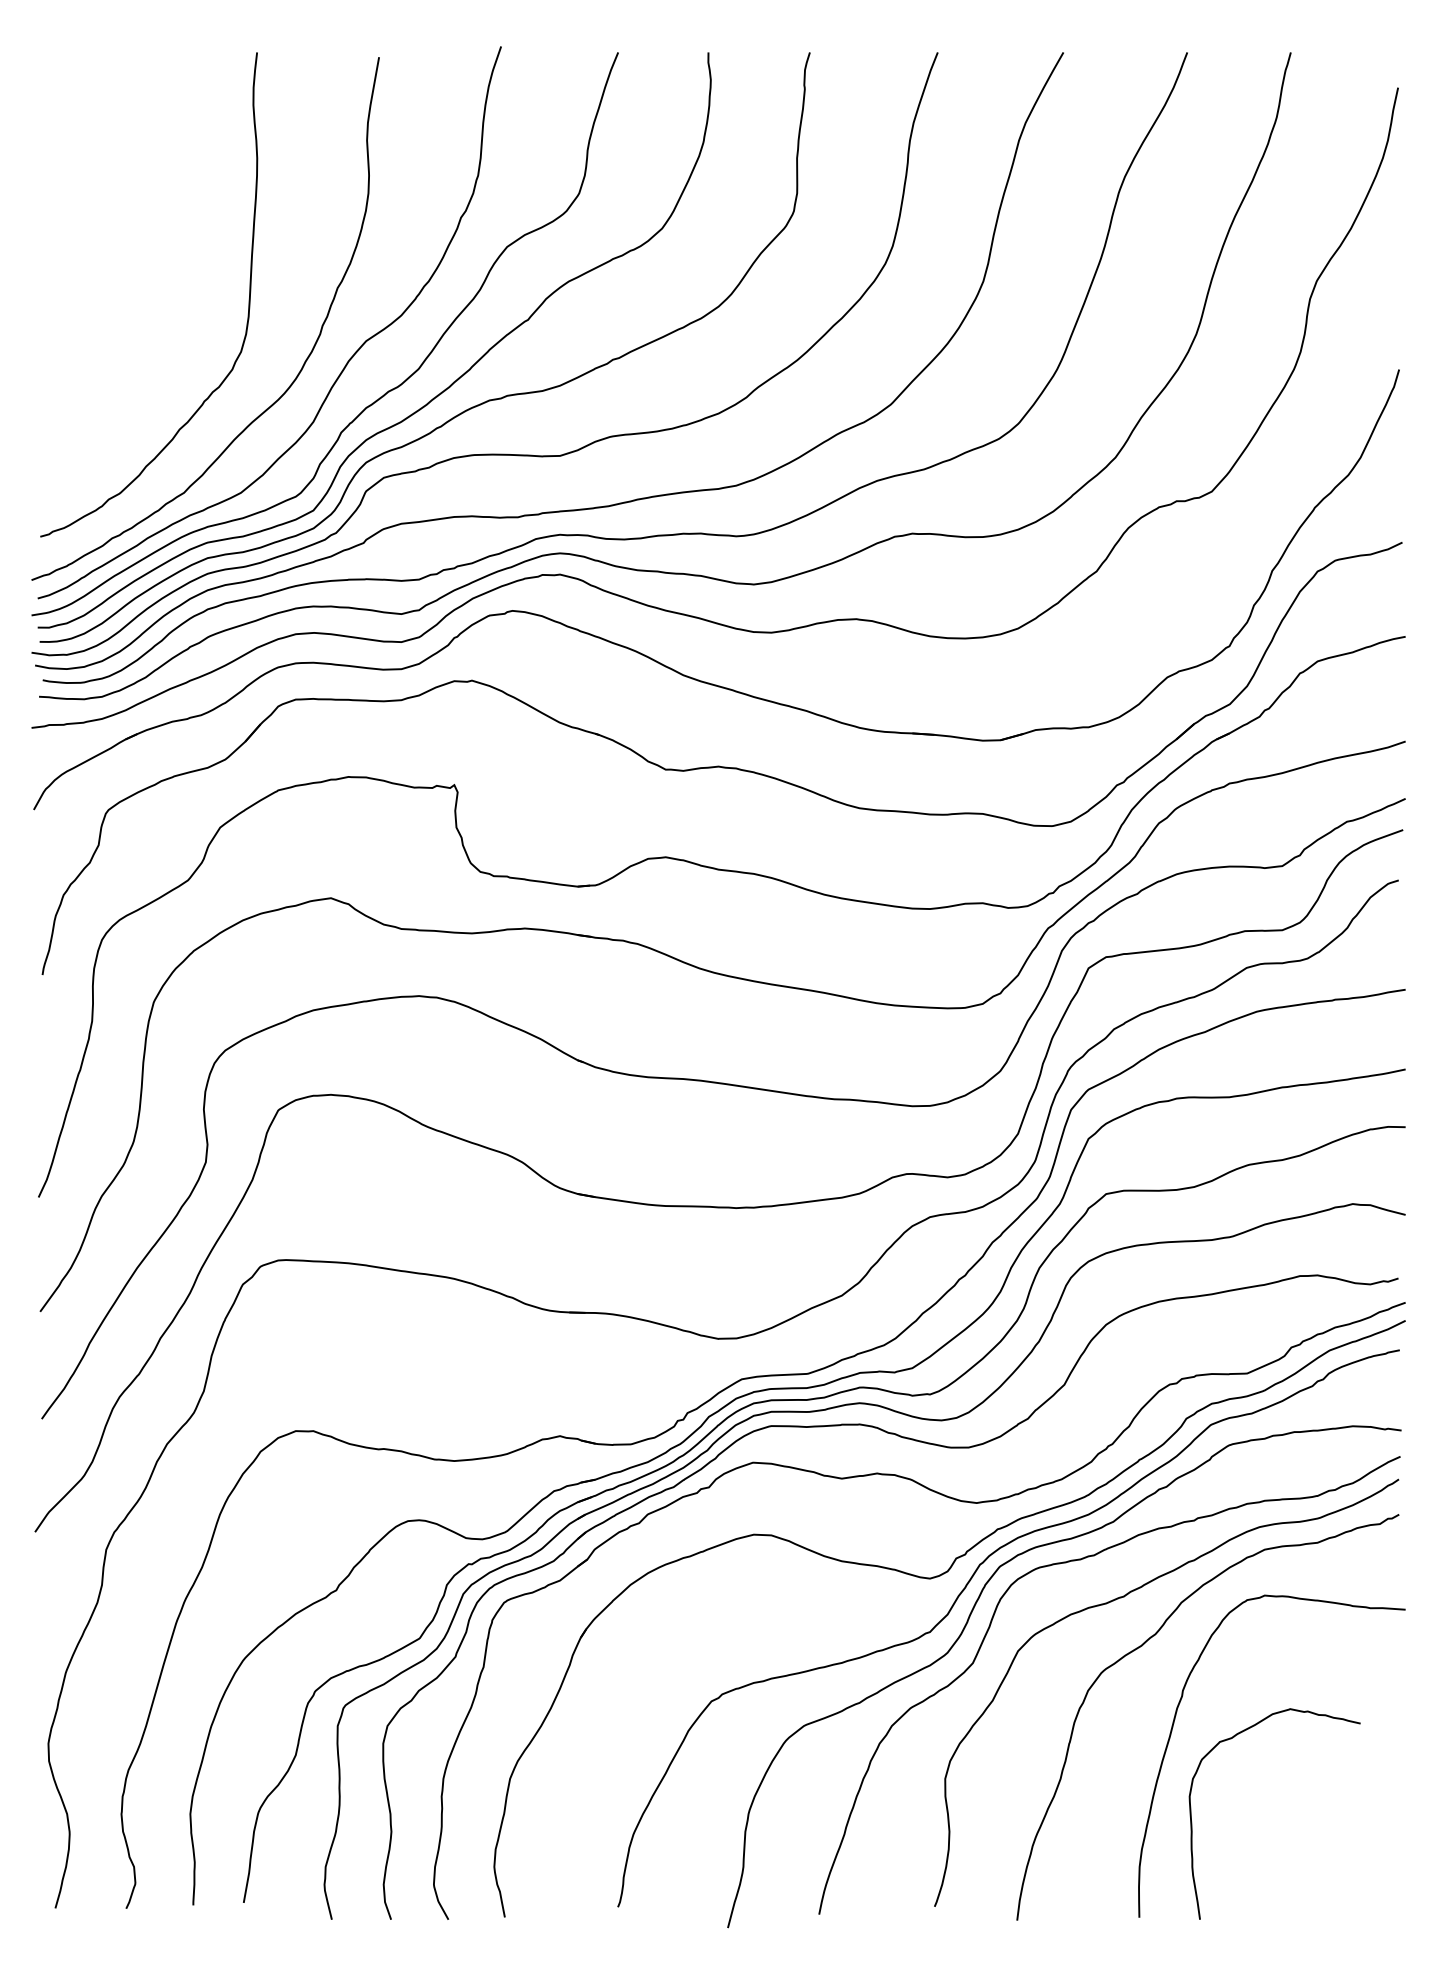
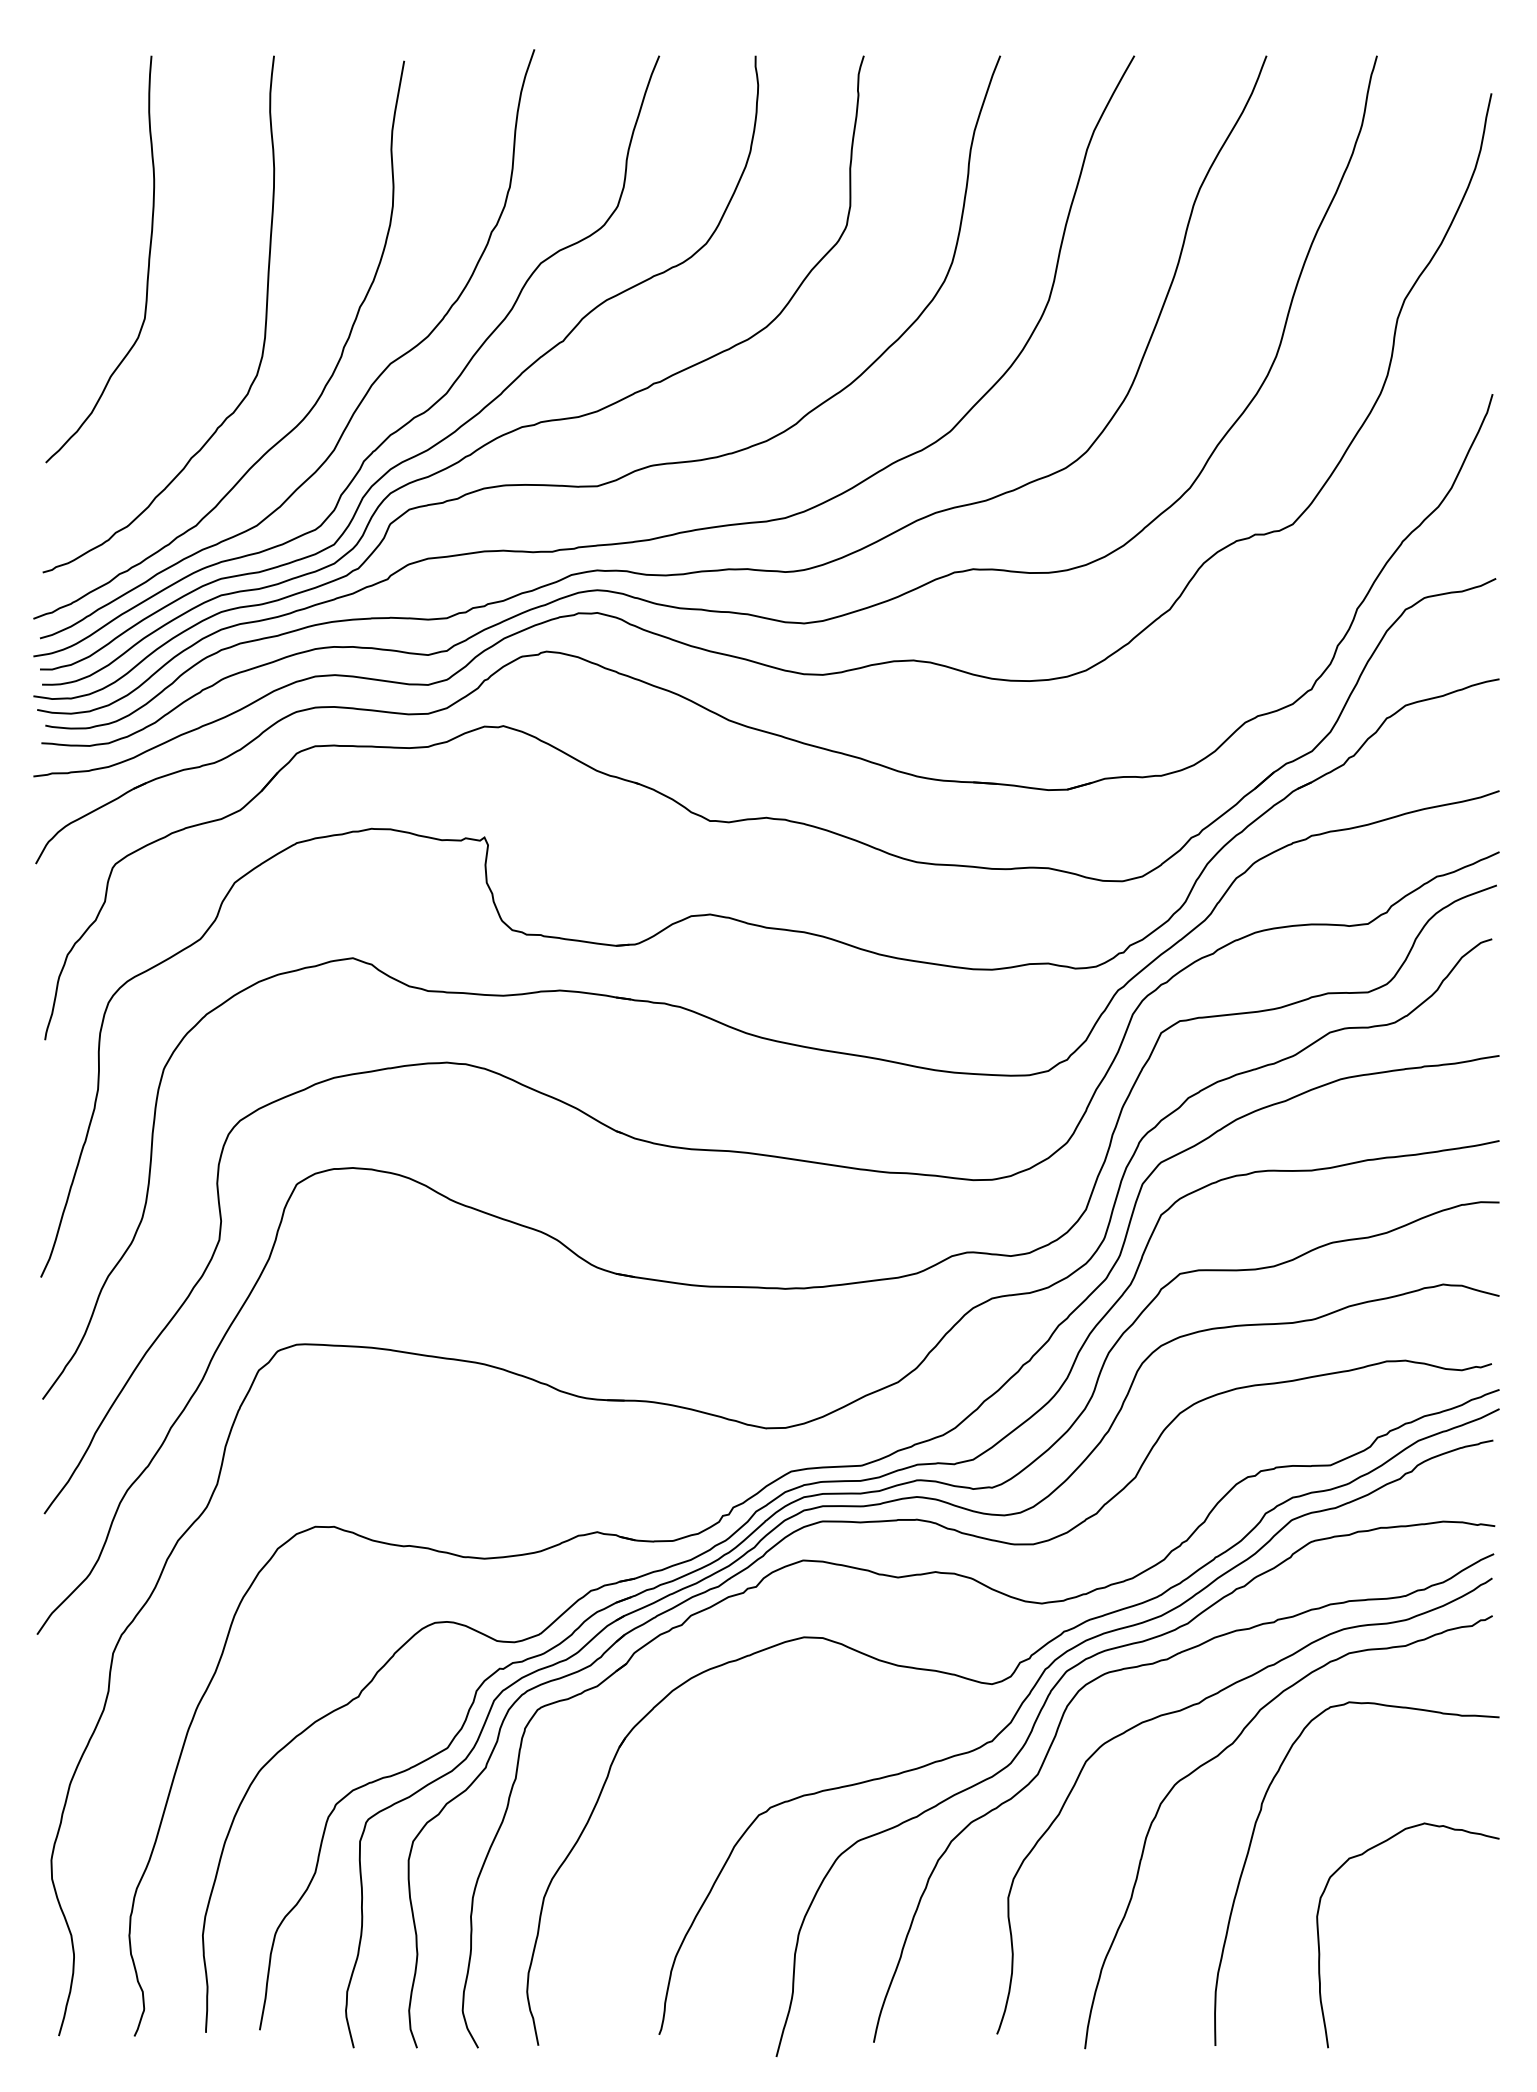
curve: (138, 250) -> (147, 267), added
curve: (1192, 1822) -> (1320, 1944), moved

